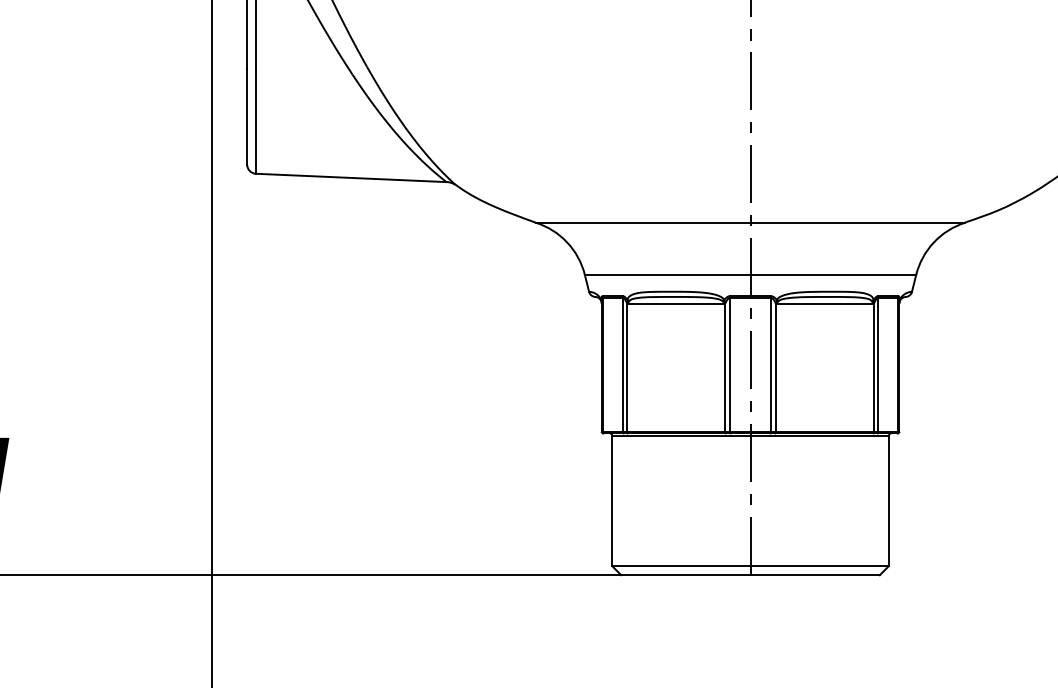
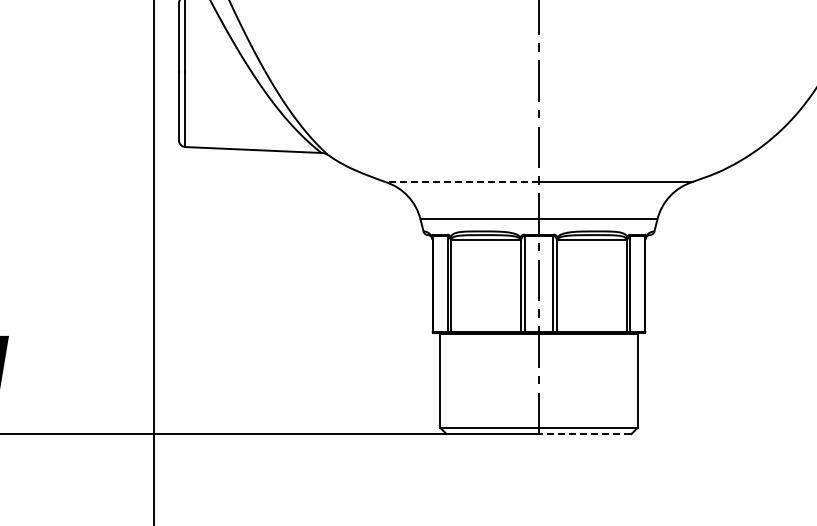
line: (643, 223) -> (462, 182), solid -> dashed
line: (814, 575) -> (584, 434), solid -> dashed

